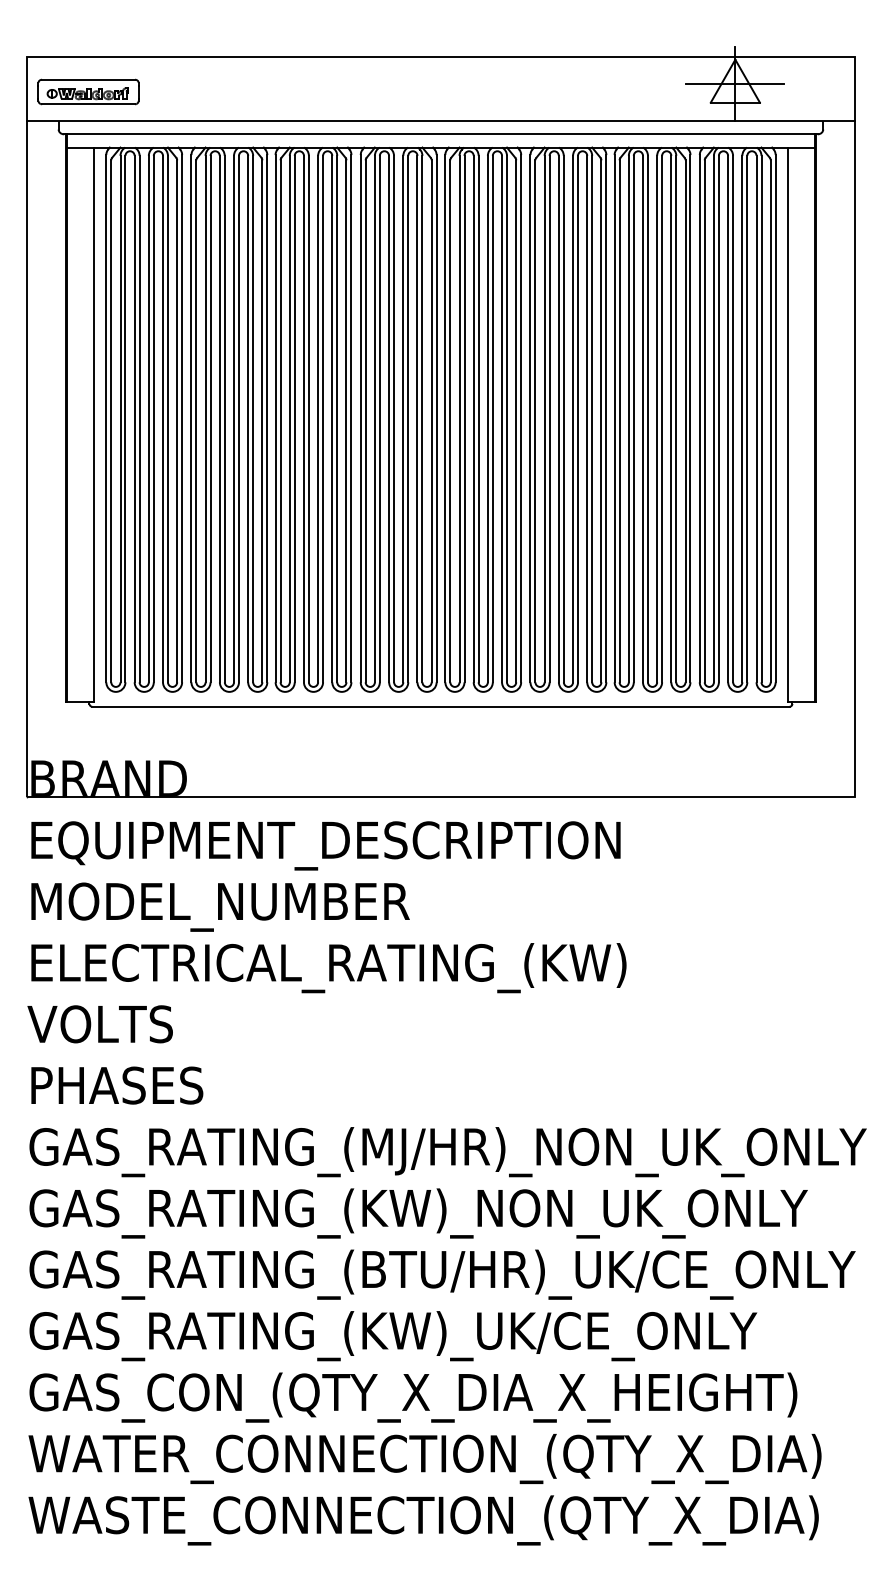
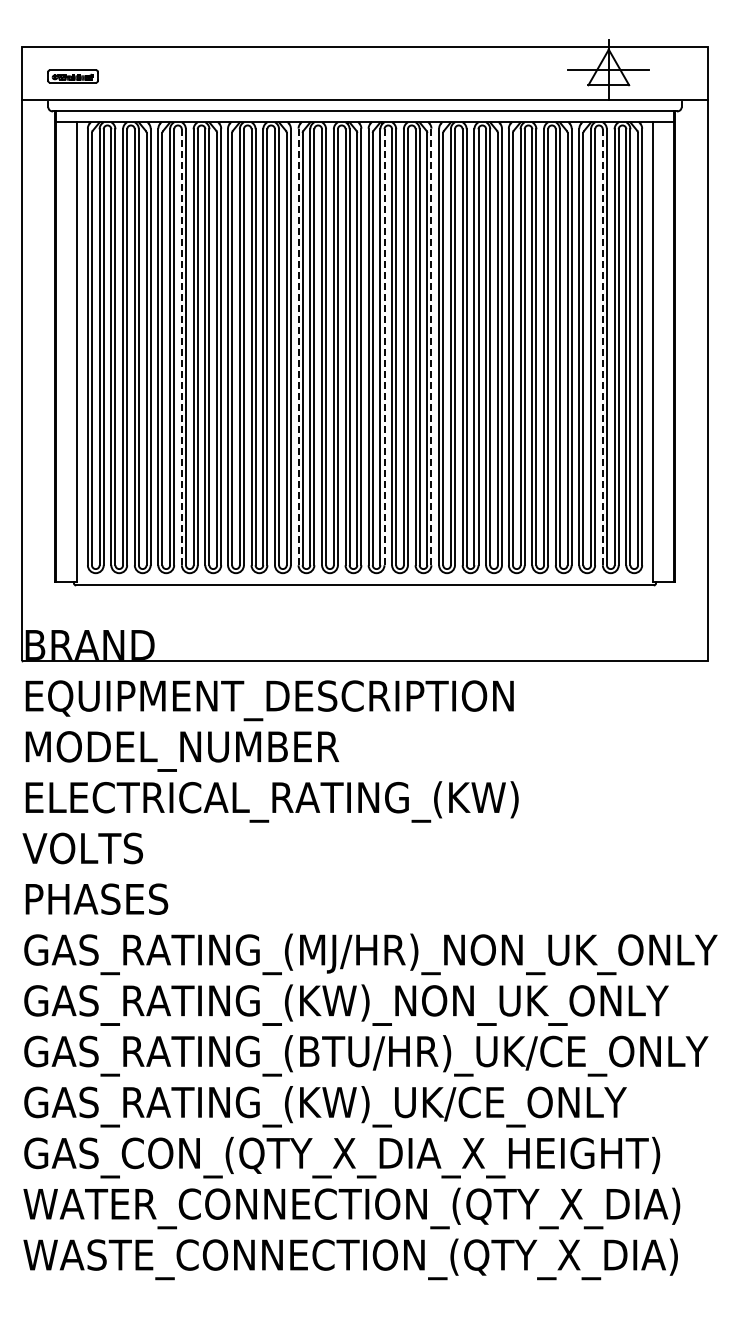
part: (87, 92) -> (72, 76), size x0.6
line: (360, 418) -> (298, 346), solid -> dashed
line: (521, 418) -> (431, 346), solid -> dashed
line: (219, 419) -> (181, 347), solid -> dashed
line: (464, 419) -> (384, 347), solid -> dashed
line: (727, 419) -> (602, 347), solid -> dashed

